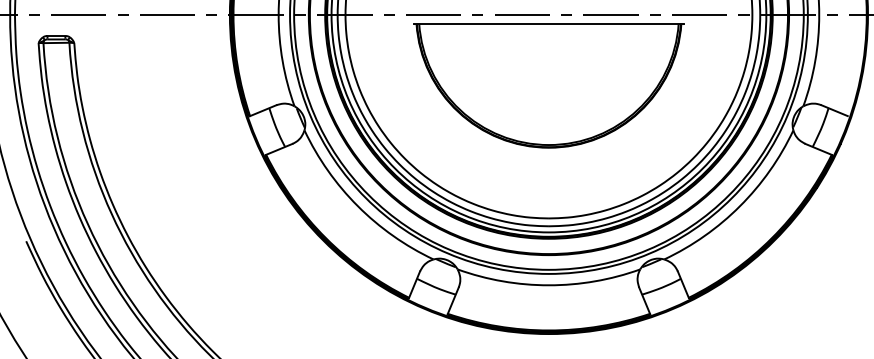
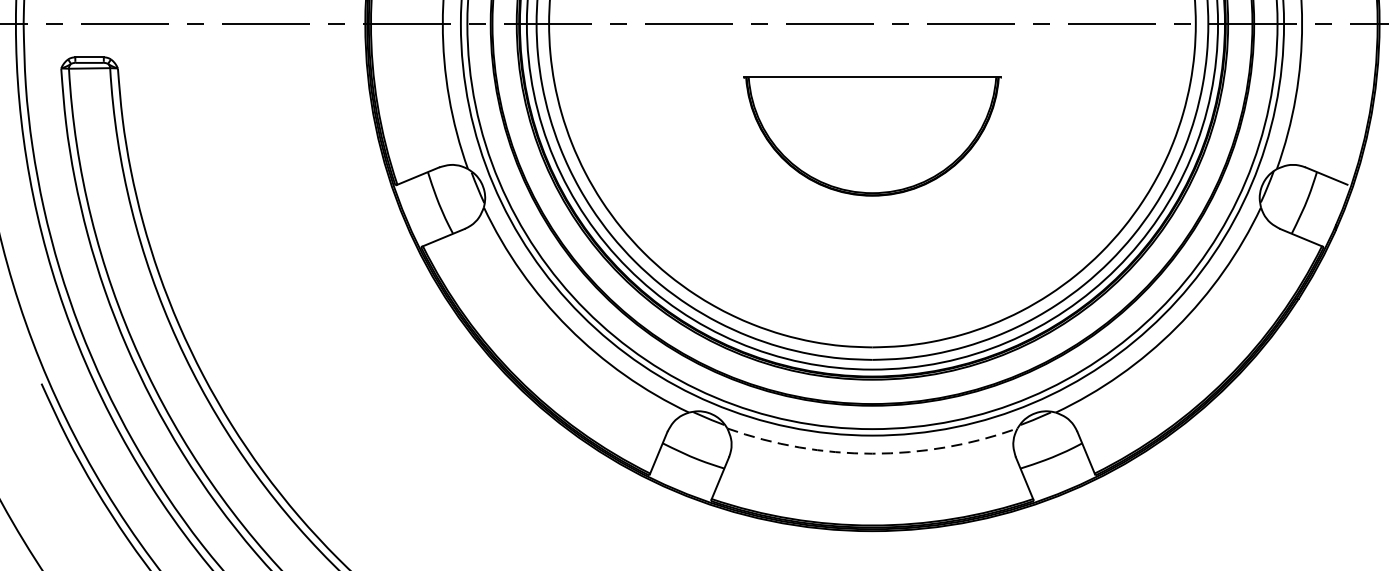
part: (548, 85) -> (871, 136), size x0.6
arc: (548, 285) -> (871, 453), solid -> dashed

